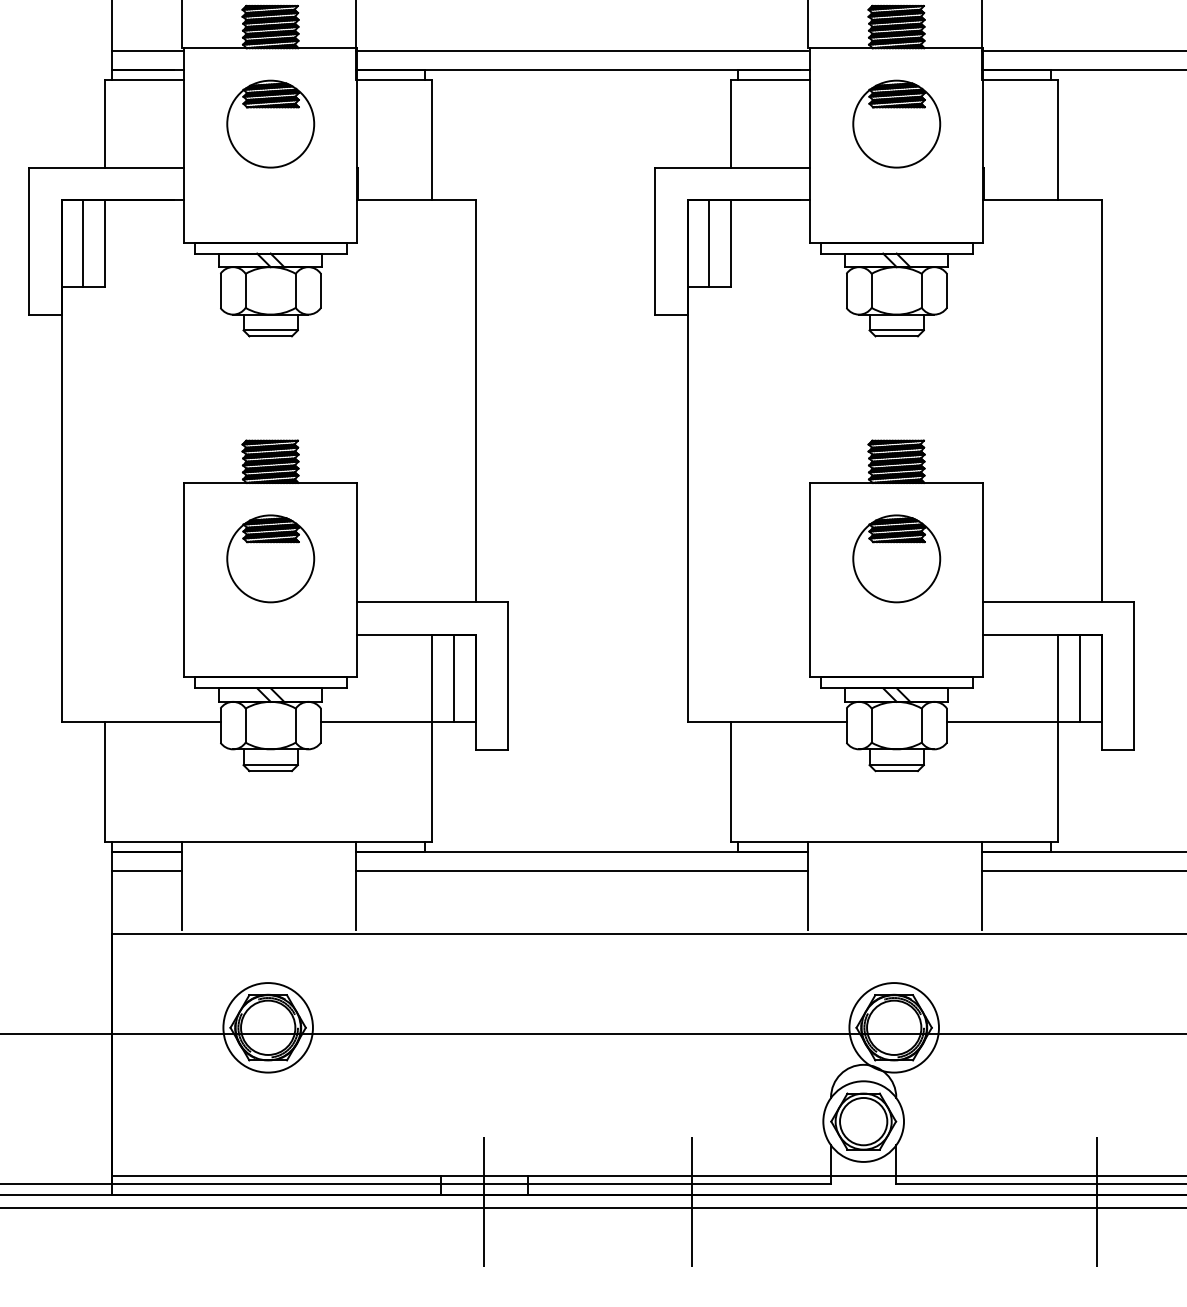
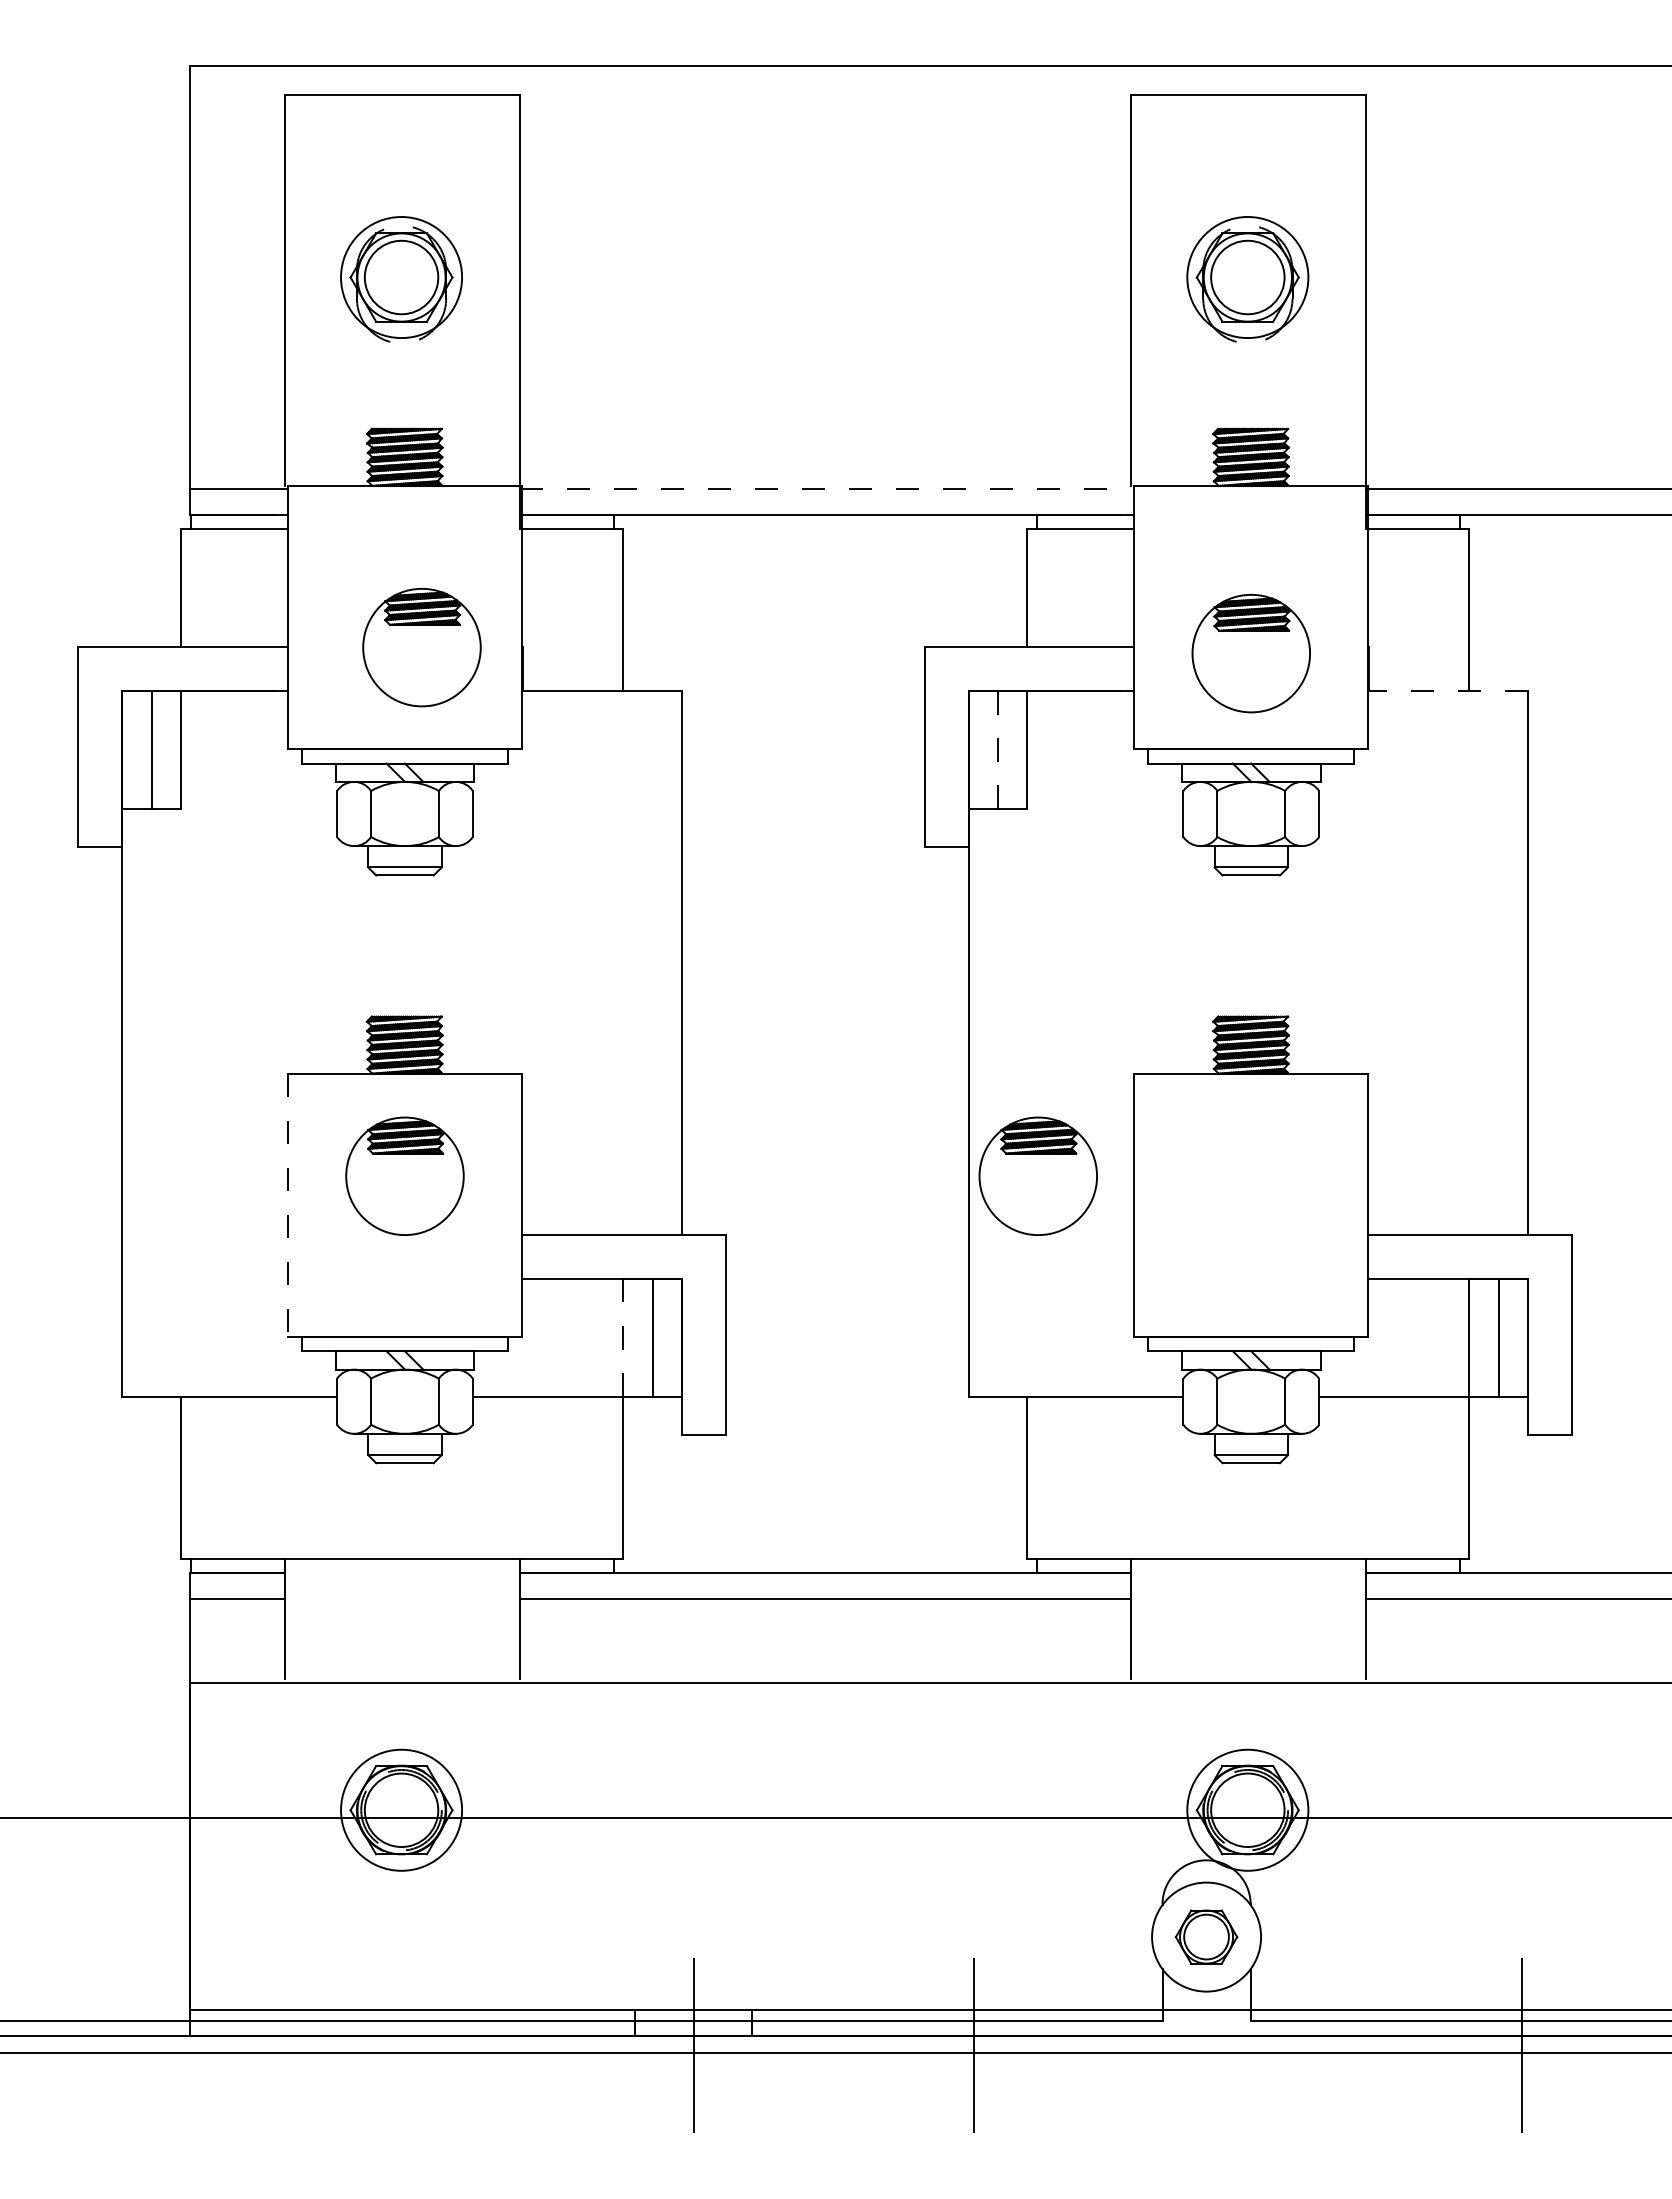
line: (581, 50) -> (825, 489), solid -> dashed
part: (270, 124) -> (421, 647), moved
part: (896, 124) -> (1250, 653), moved
line: (1042, 200) -> (1448, 691), solid -> dashed
line: (709, 243) -> (998, 750), solid -> dashed
part: (896, 558) -> (1037, 1175), moved
line: (183, 580) -> (287, 1205), solid -> dashed
line: (432, 678) -> (623, 1337), solid -> dashed
part: (863, 1121) -> (1206, 1936), size x0.7

